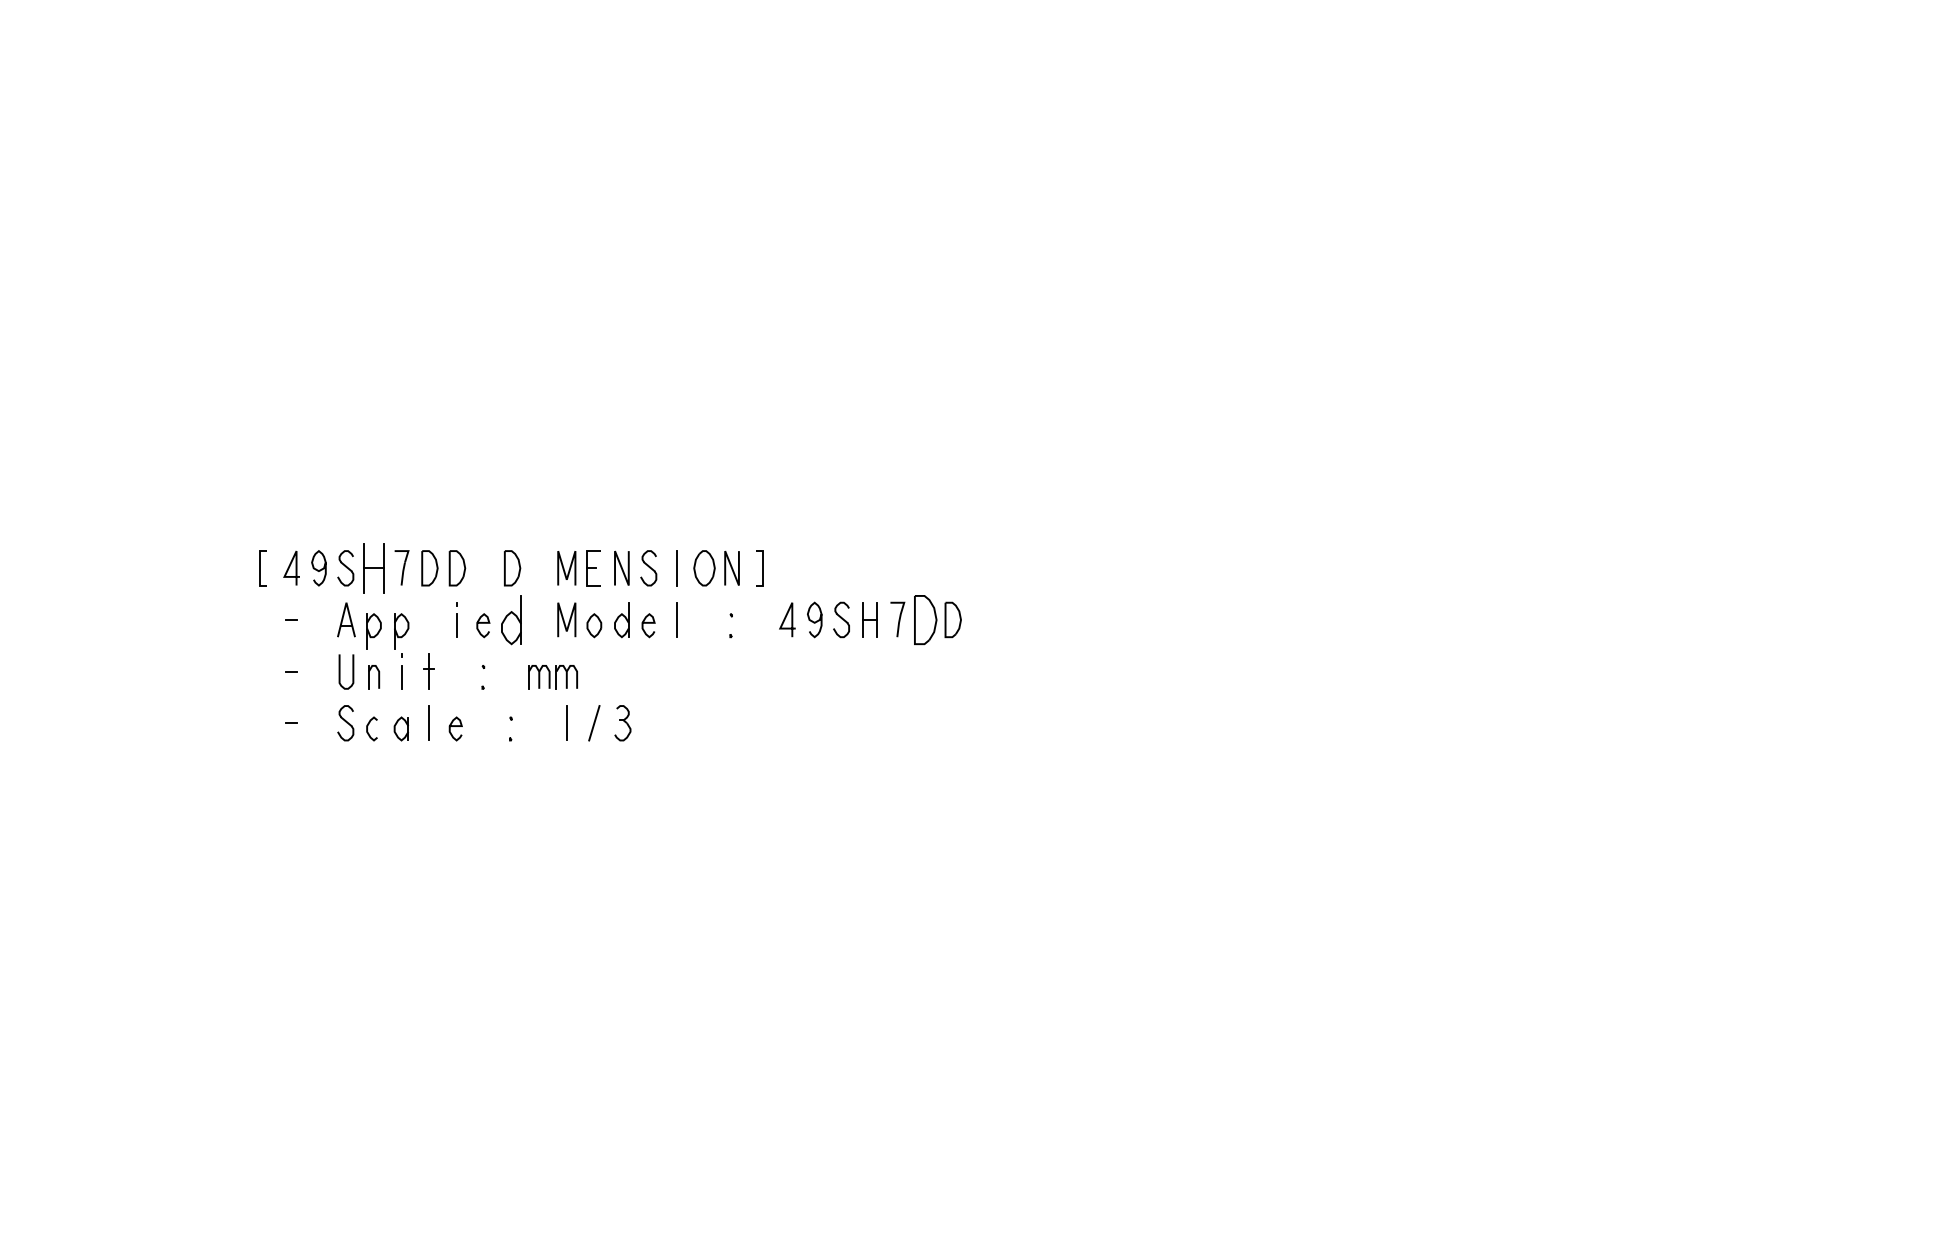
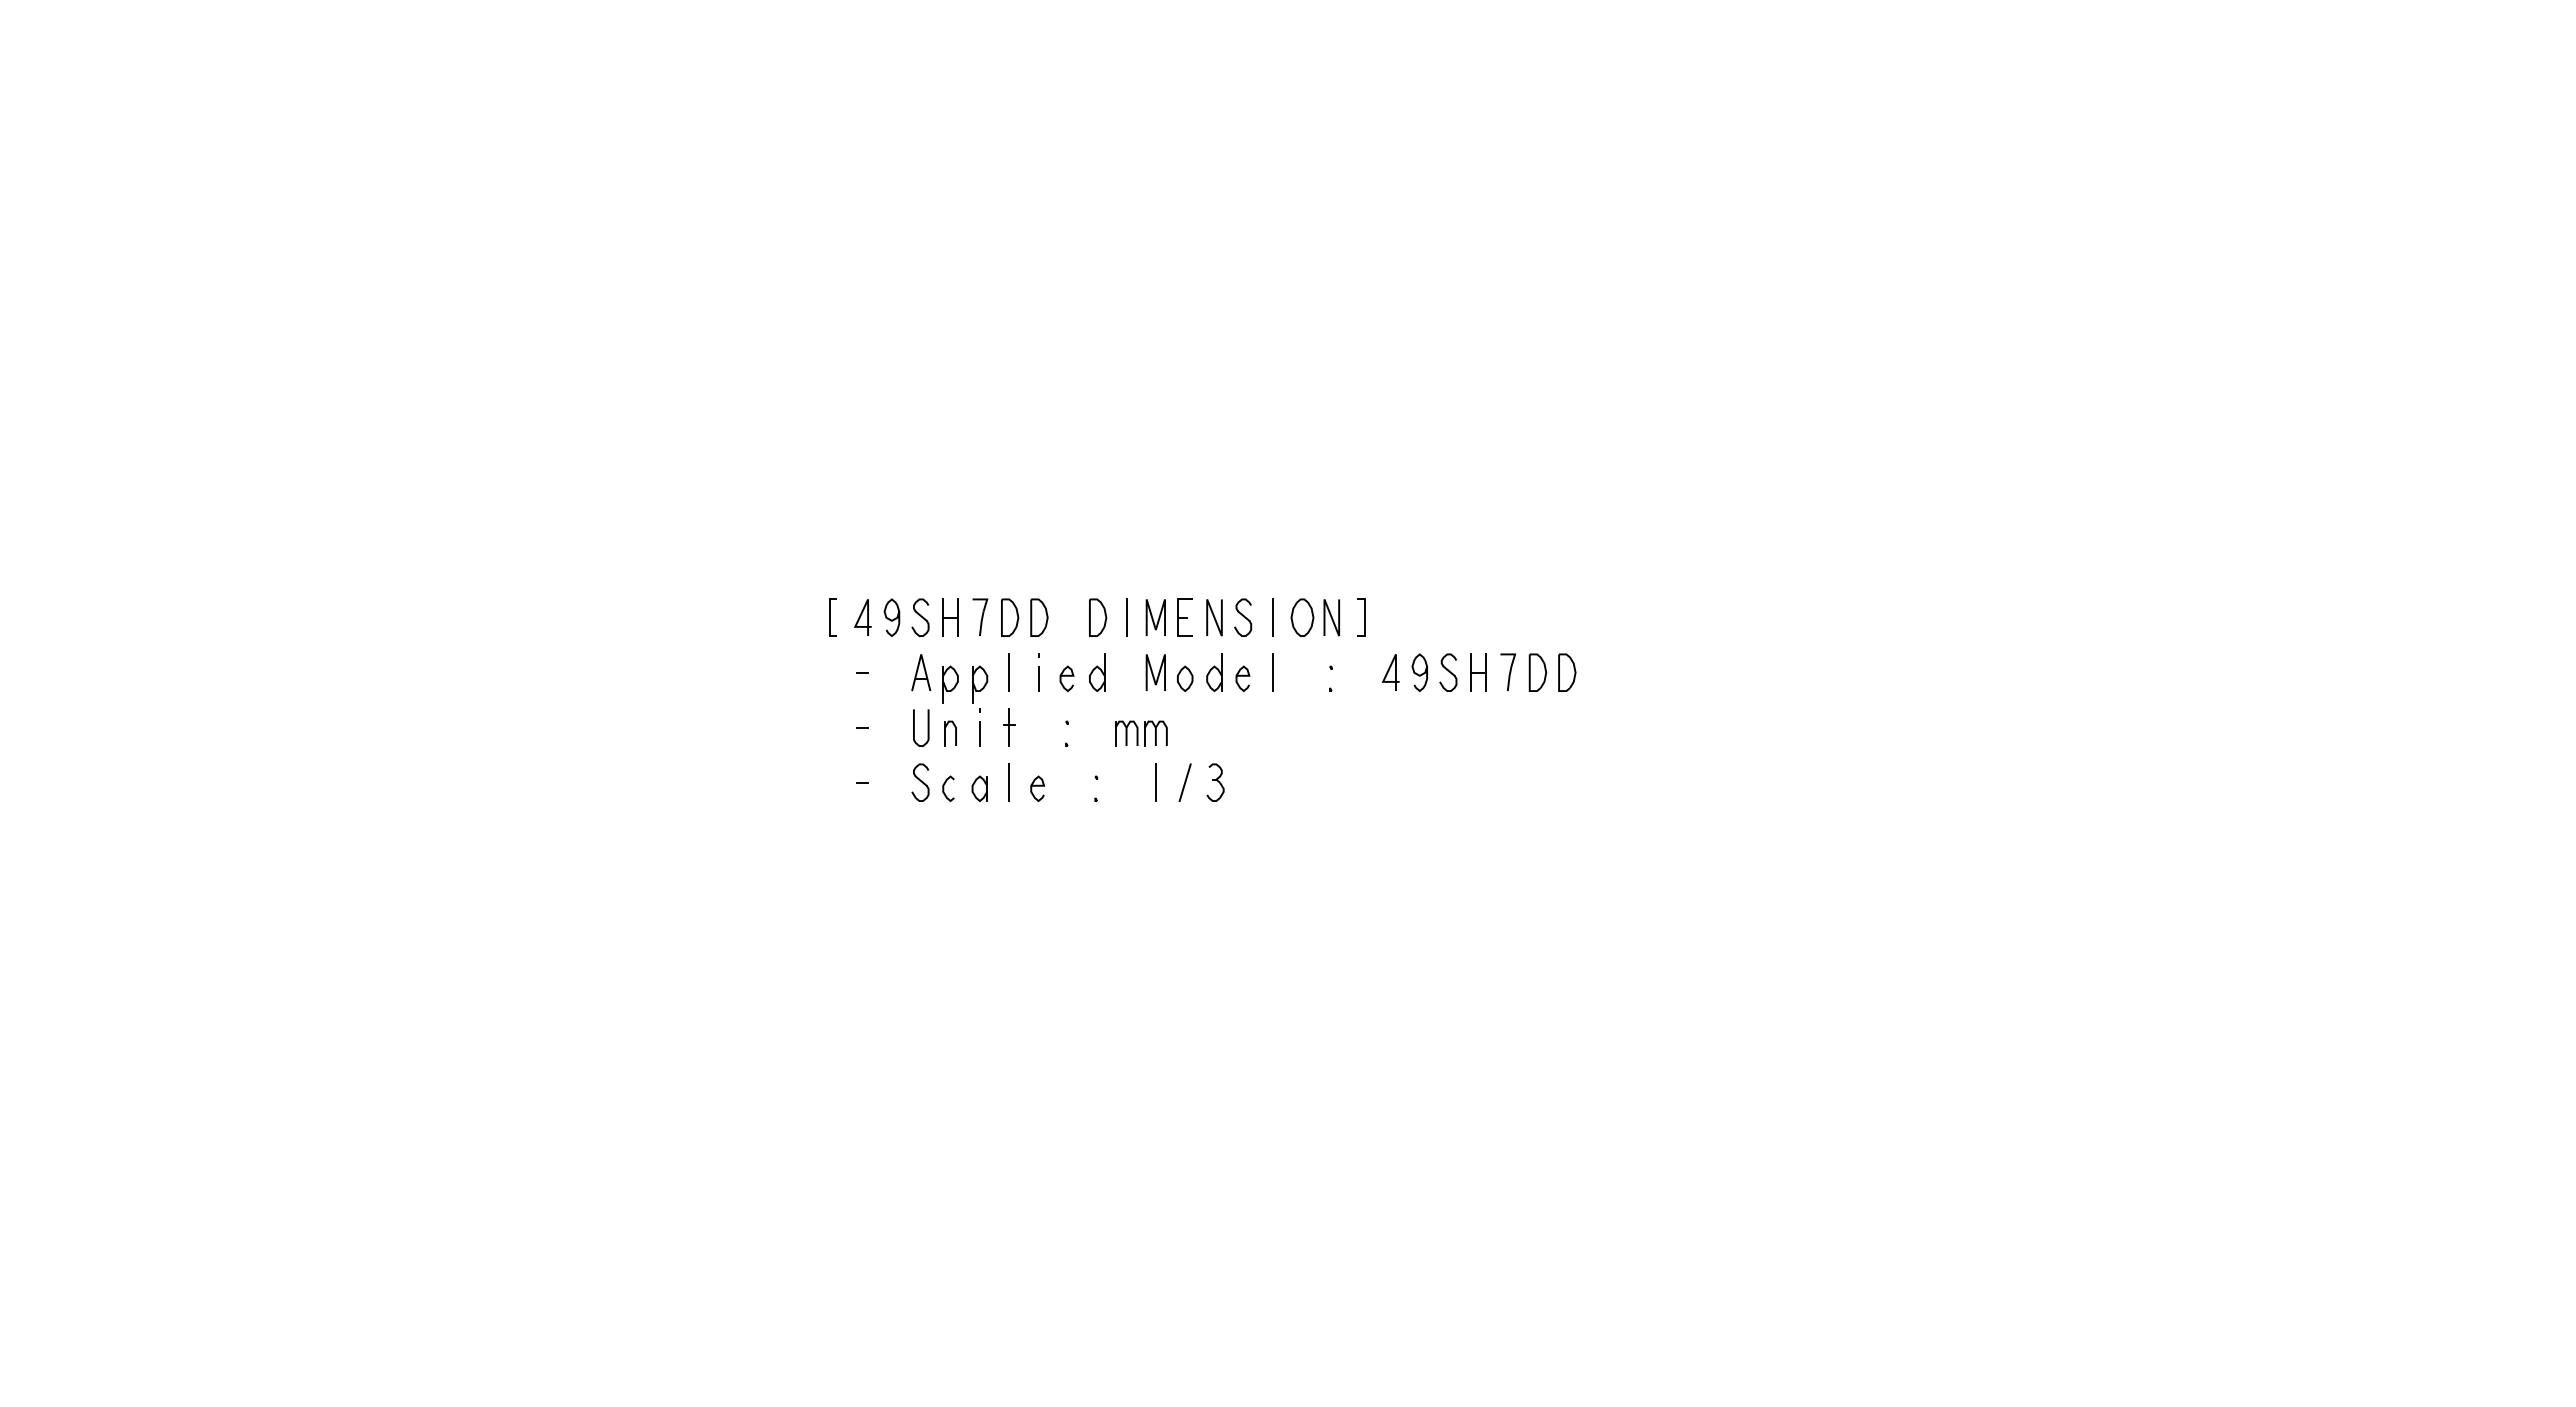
part: (373, 568) -> (950, 617), size x0.71
line: (539, 568) -> (1126, 617), added
line: (428, 619) -> (1008, 672), added
part: (512, 619) -> (1097, 672), size x0.71
part: (925, 619) -> (1537, 672), size x0.71

